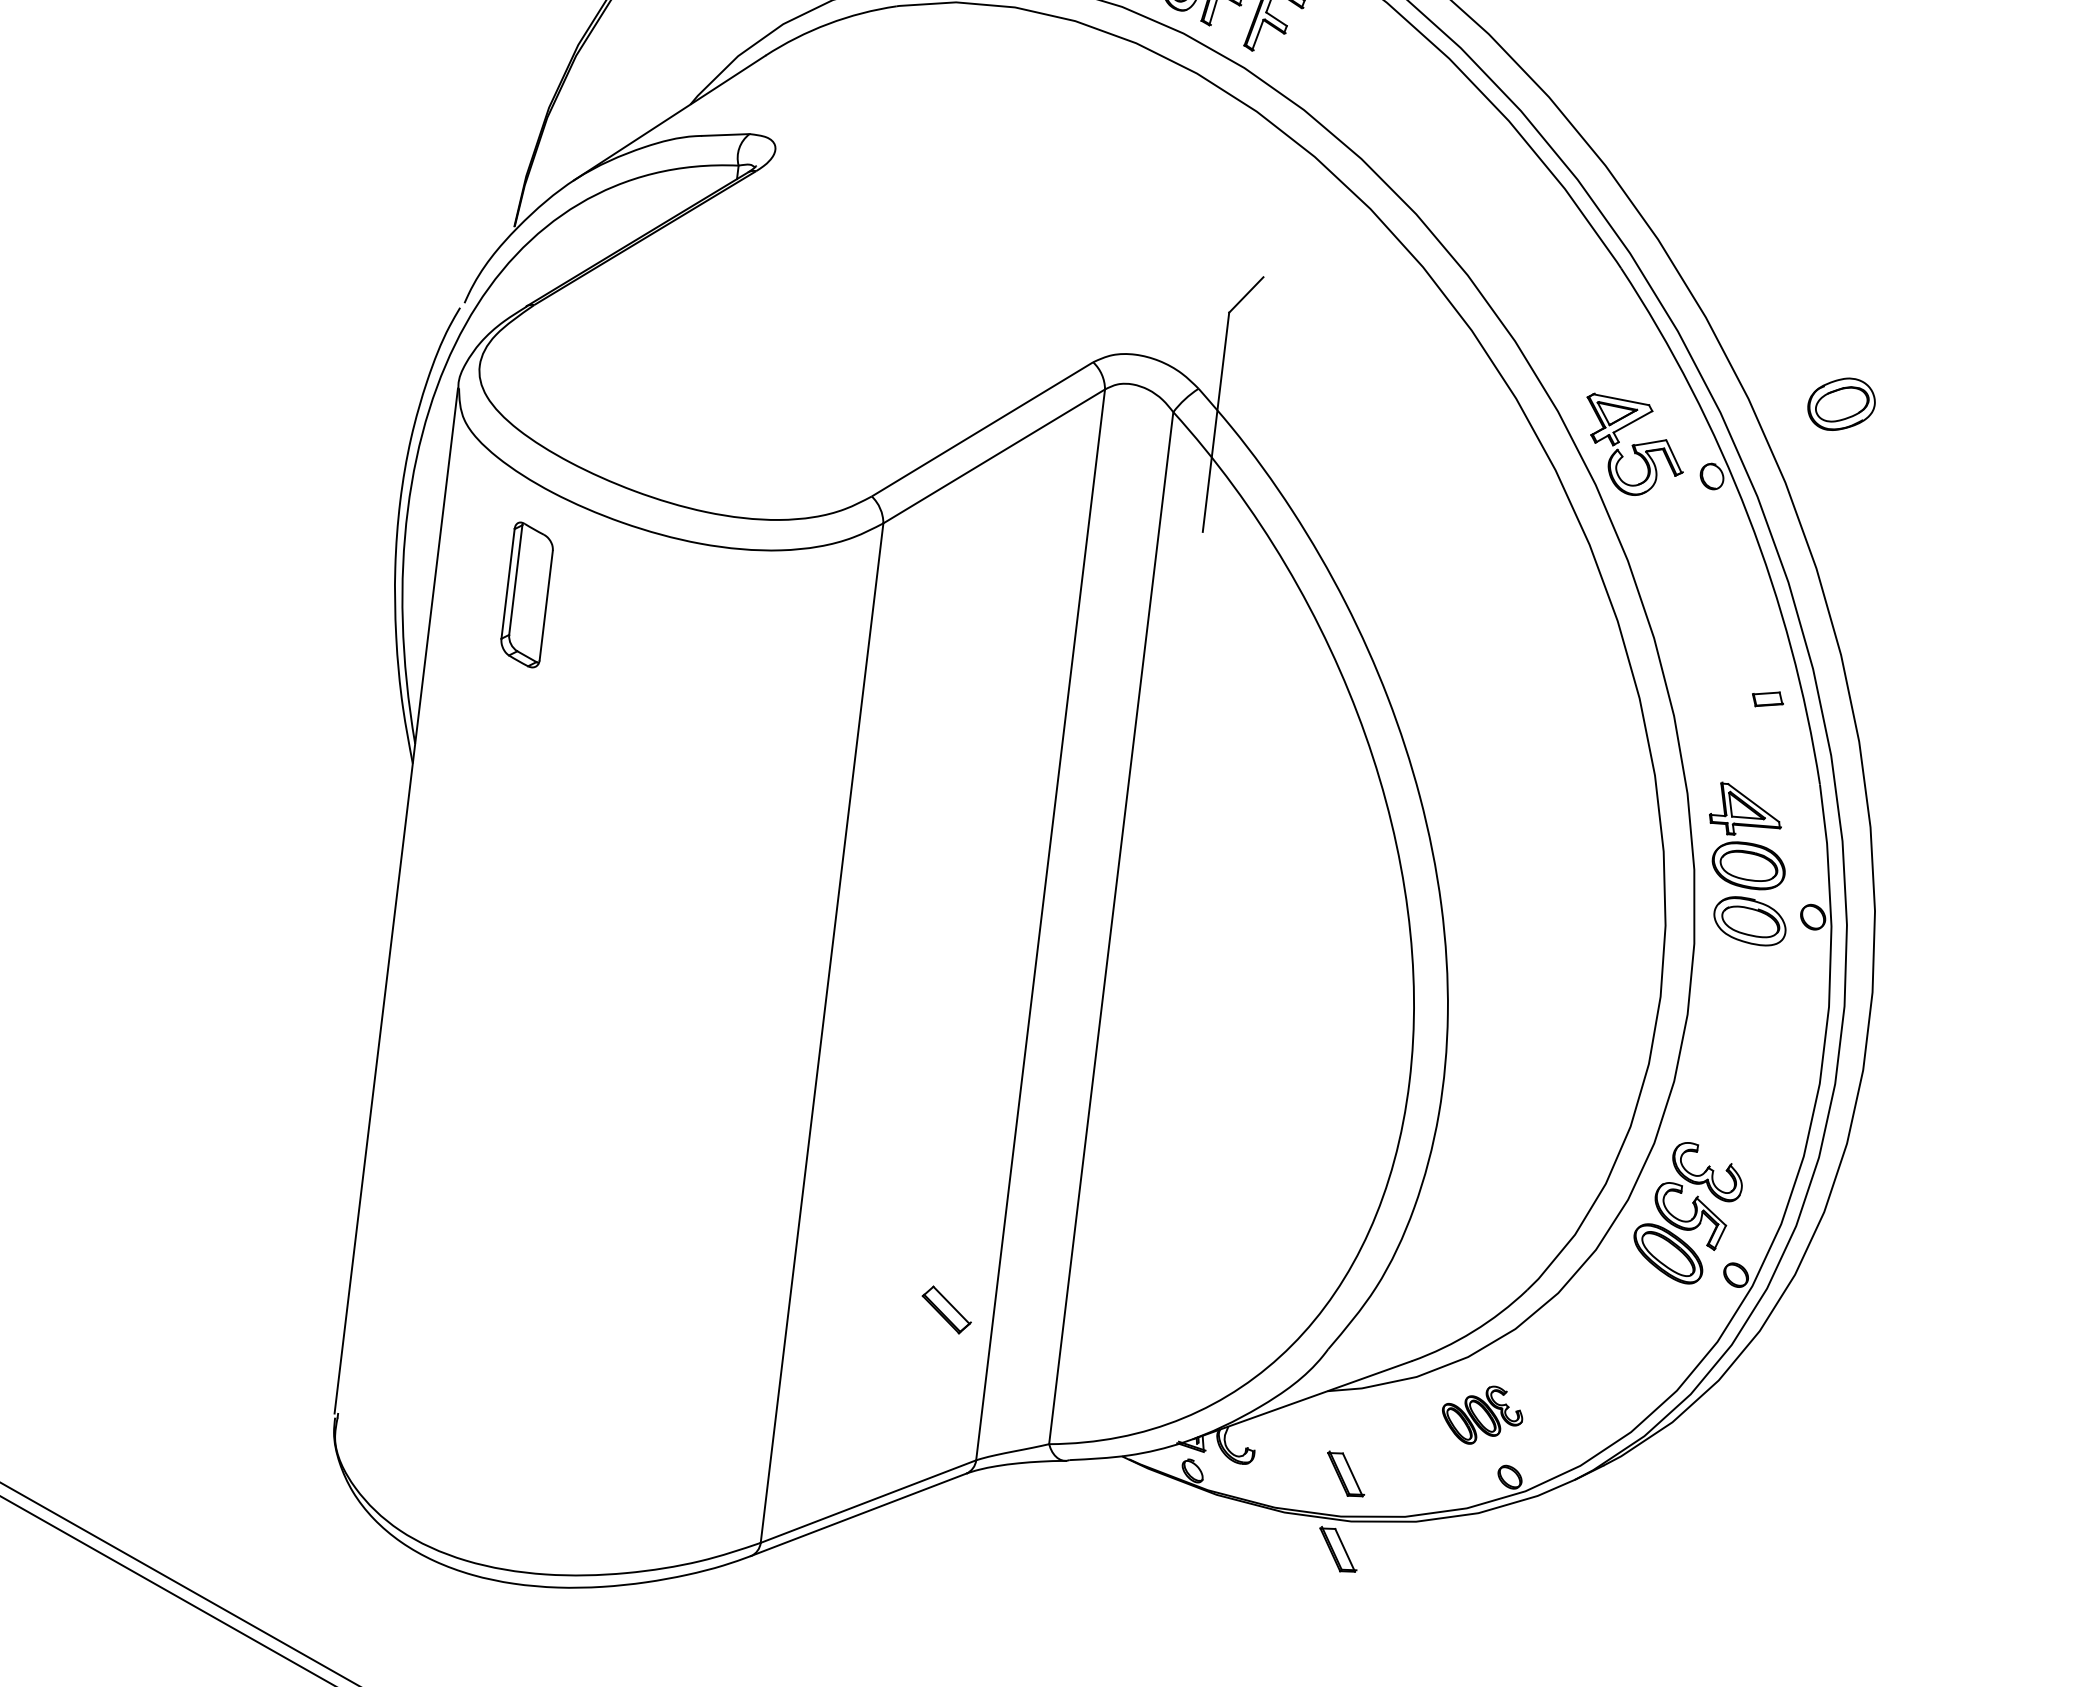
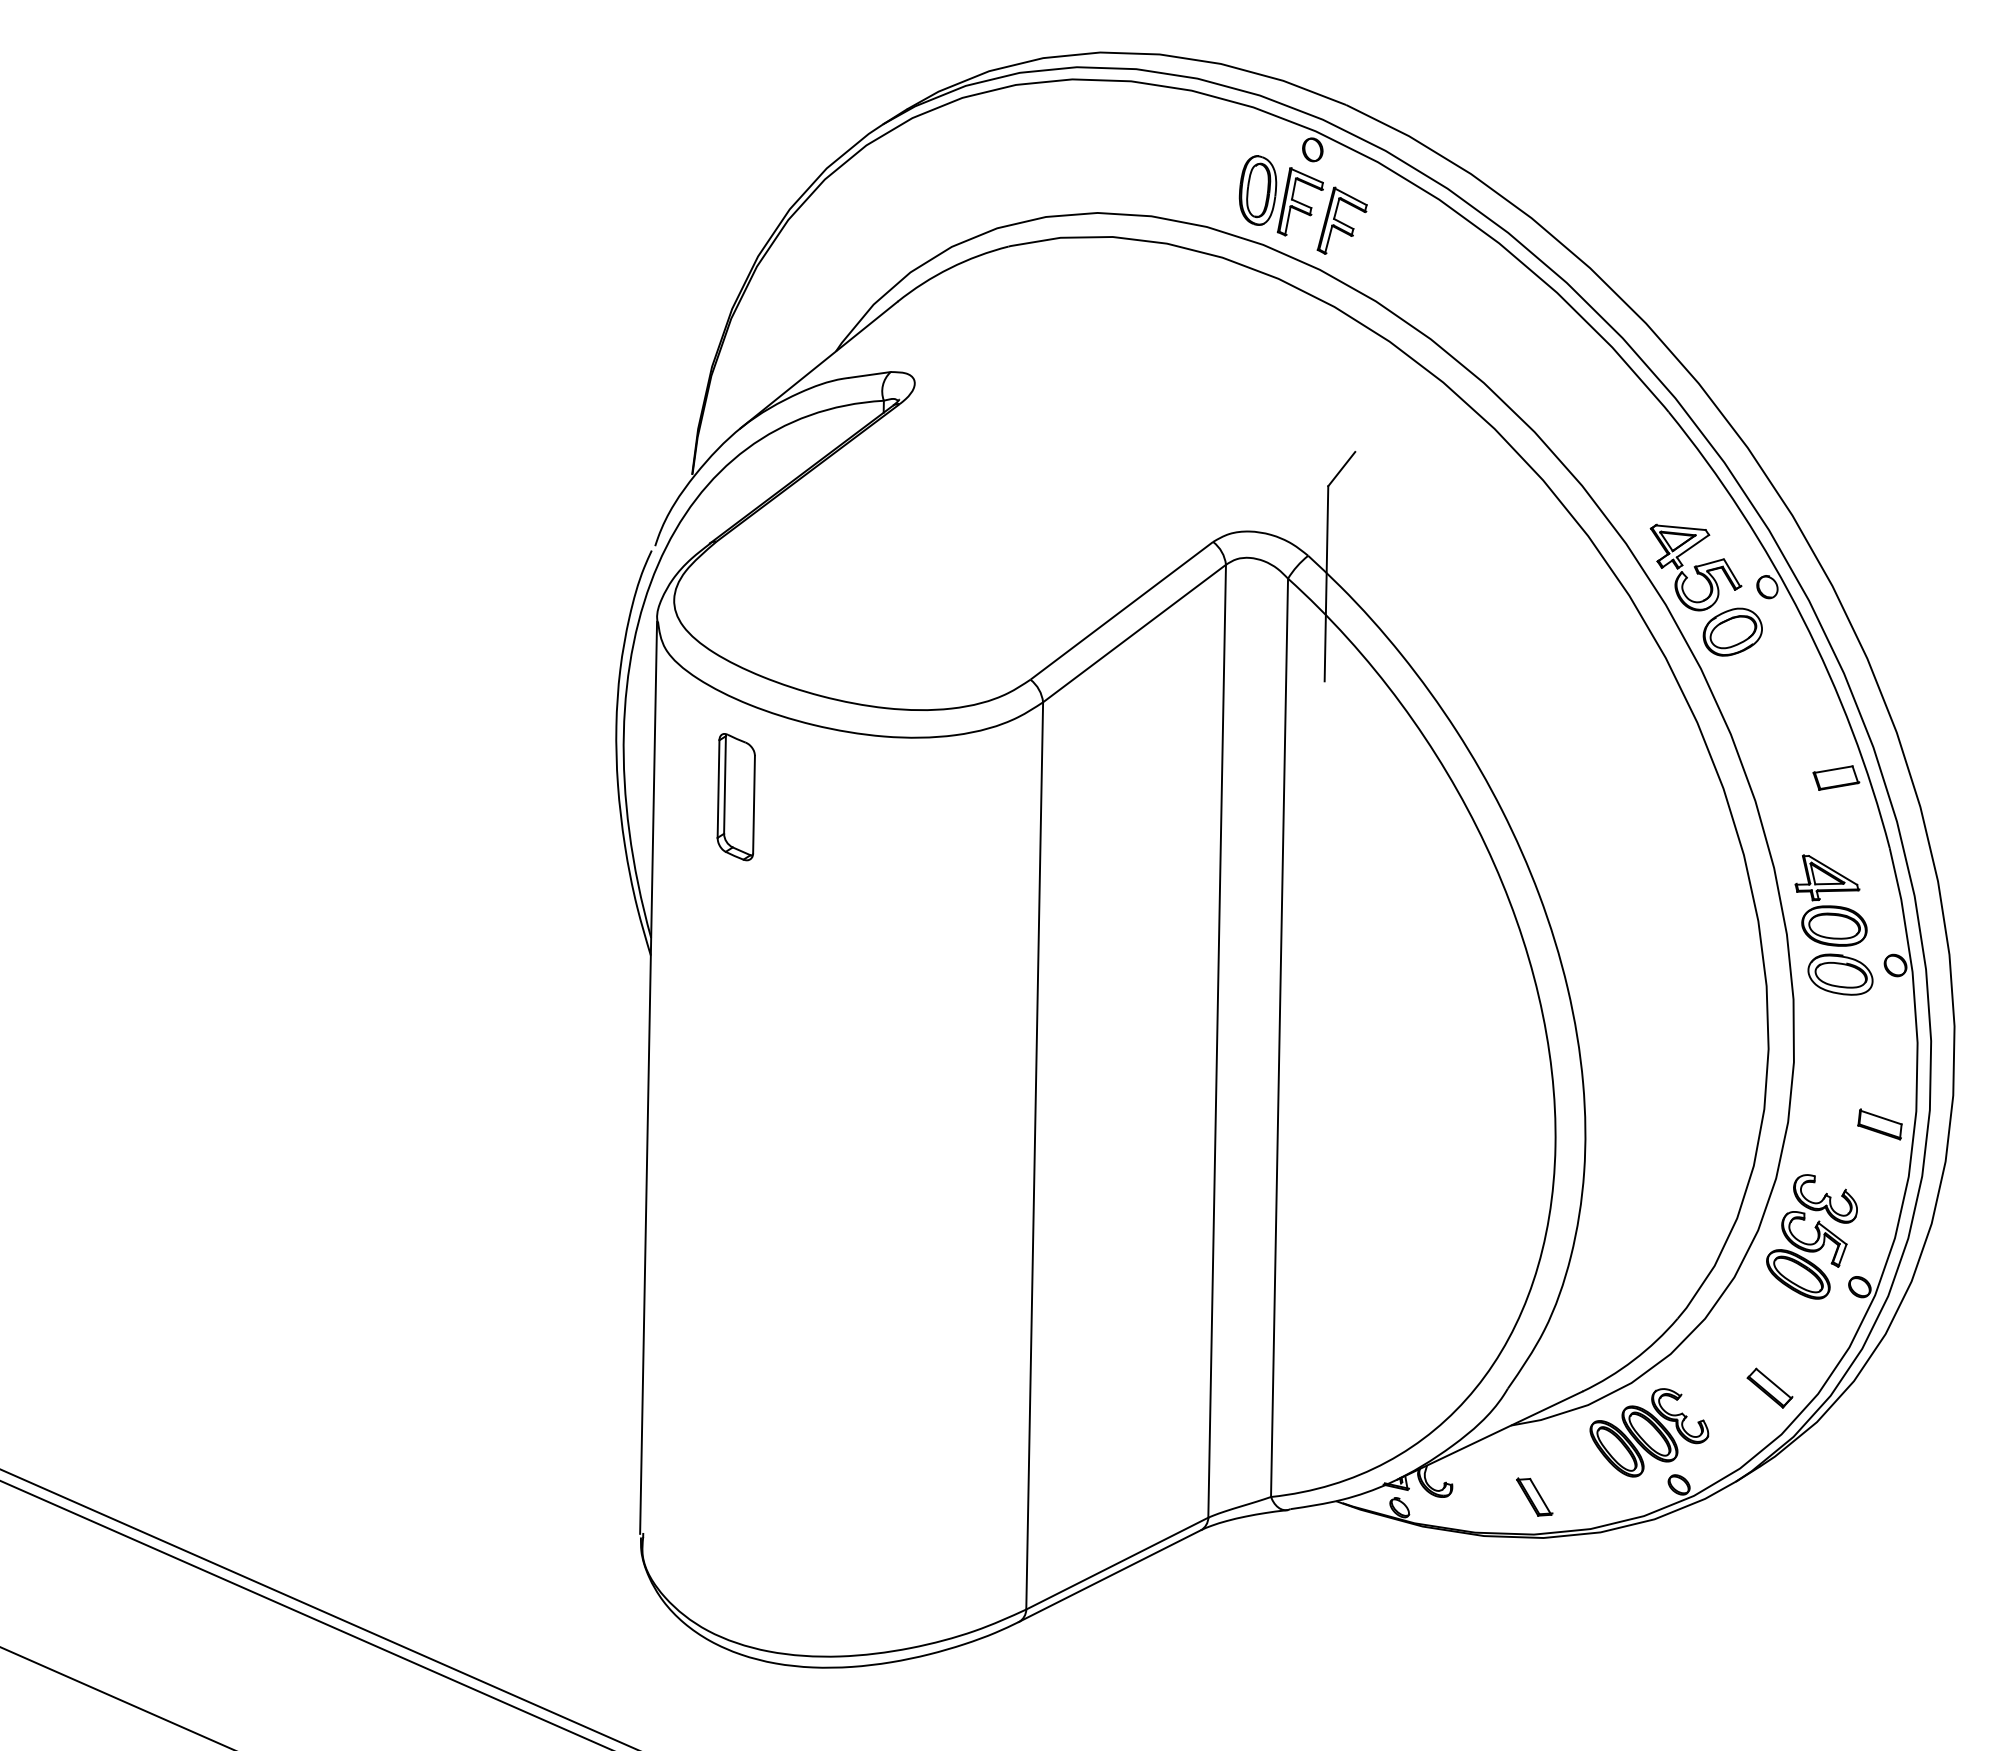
part: (1841, 403) -> (1732, 631), moved
part: (1768, 698) -> (1836, 777), size x1.67
part: (1776, 1094) -> (1879, 1124), added
part: (946, 1309) -> (1769, 1387), moved
part: (1482, 1414) -> (1649, 1432), size x1.67
part: (1338, 1549) -> (1534, 1563), removed

